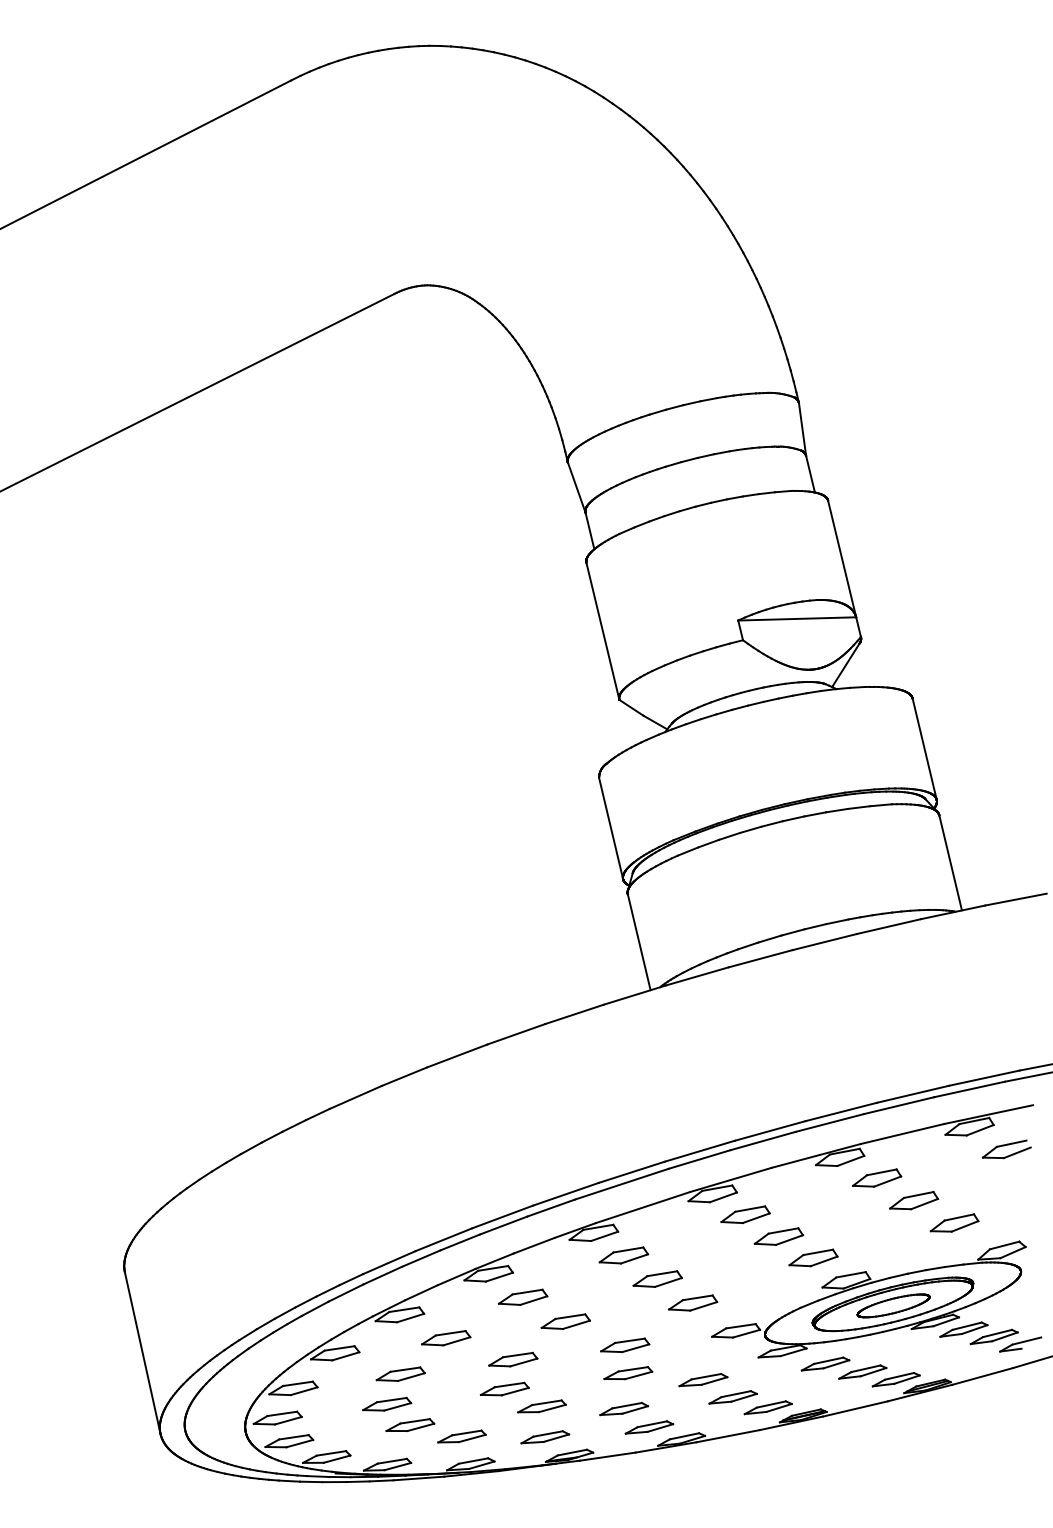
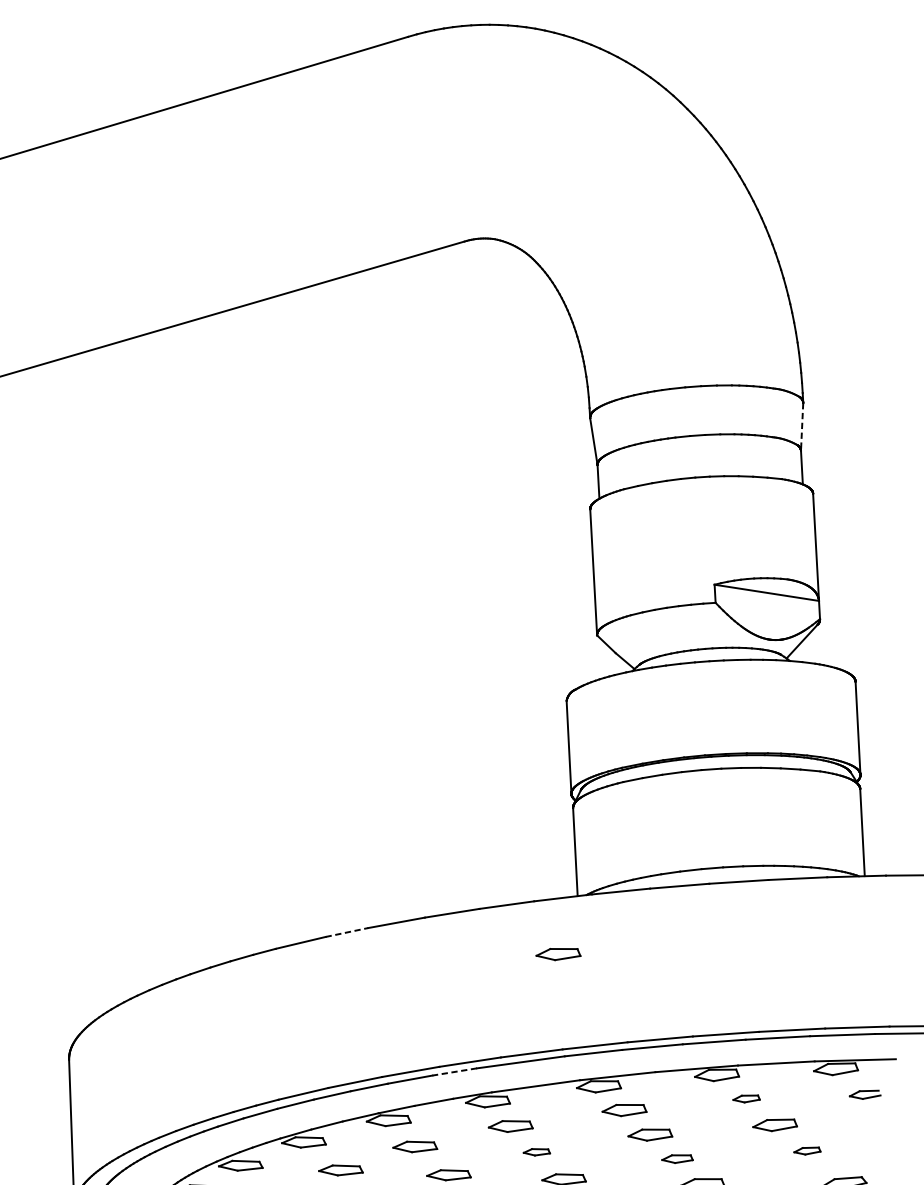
line: (802, 429) -> (802, 426), solid -> dashed
part: (641, 1056) -> (558, 953), added
line: (404, 1076) -> (346, 932), solid -> dashed
part: (1006, 1149) -> (865, 1093), size x0.7
part: (877, 1177) -> (747, 1097), size x0.6
line: (550, 1208) -> (454, 1072), solid -> dashed
part: (954, 1222) -> (807, 1149), size x0.6
part: (813, 1257) -> (677, 1157), size x0.7
part: (657, 1278) -> (537, 1151), size x0.6

